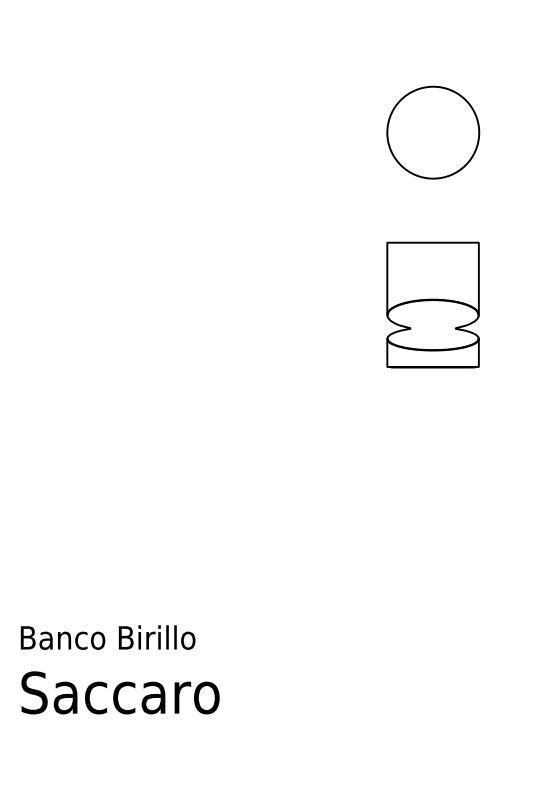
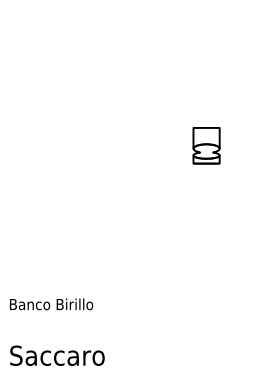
part: (432, 132) -> (206, 63), removed
part: (432, 304) -> (206, 145), size x0.6
text: (120, 692) -> (57, 355), moved

